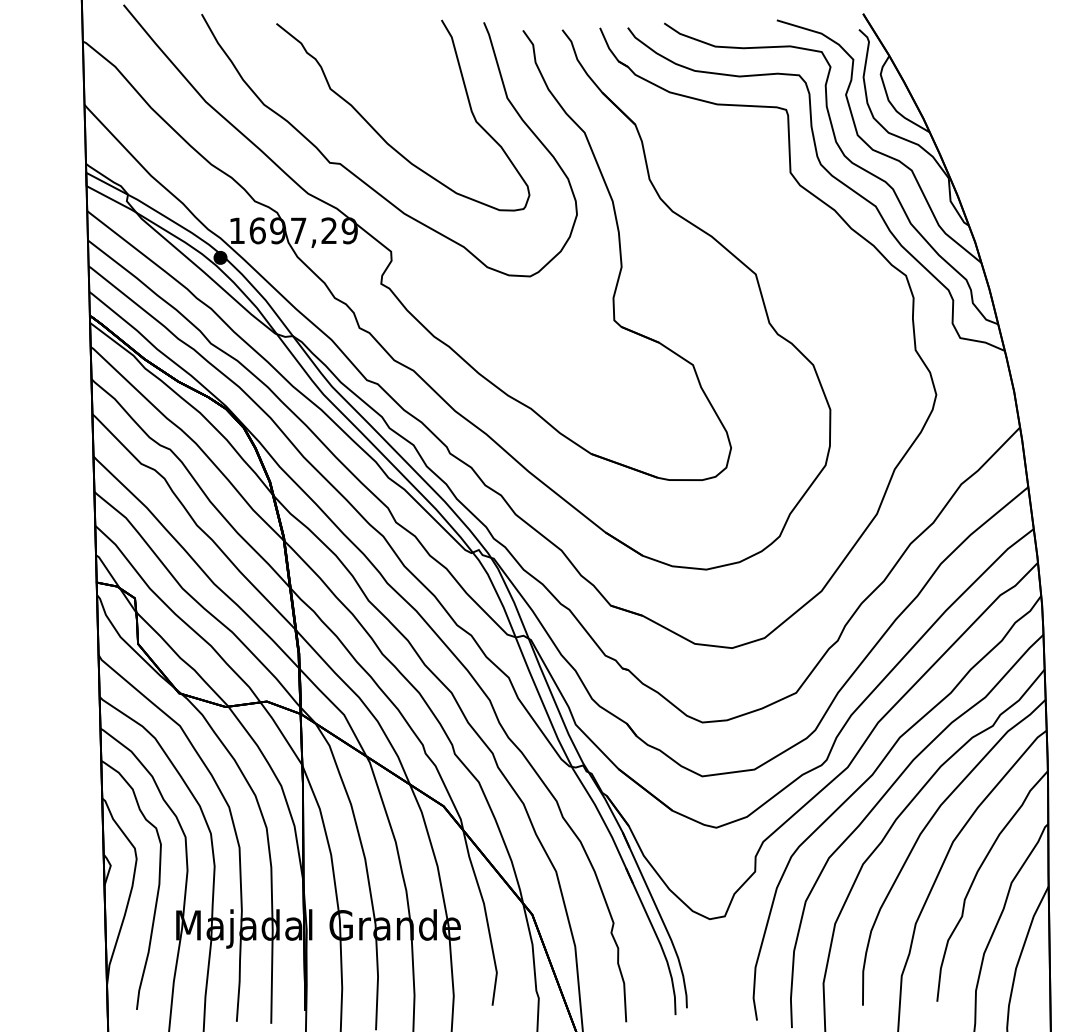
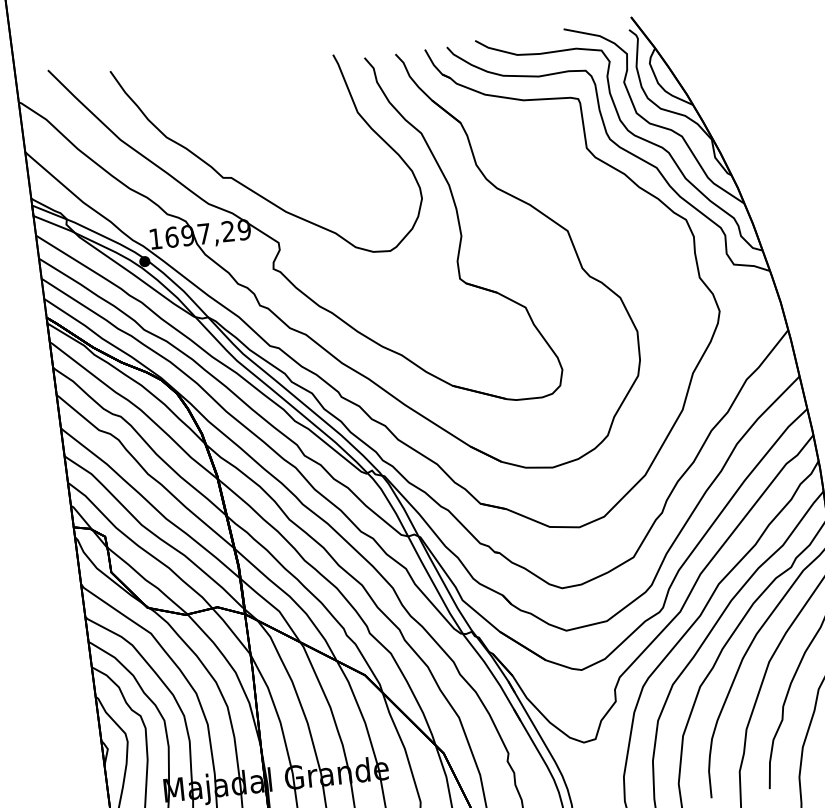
curve: (382, 136) -> (262, 152), removed

